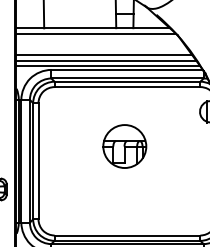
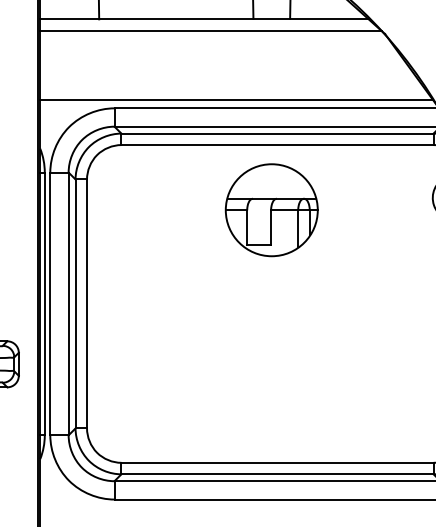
line: (104, 55) -> (228, 77), removed
line: (106, 60) -> (232, 88), removed
part: (124, 146) -> (271, 210), moved

